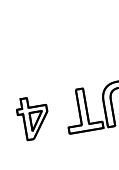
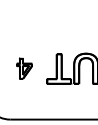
part: (33, 117) -> (24, 68), size x0.7

